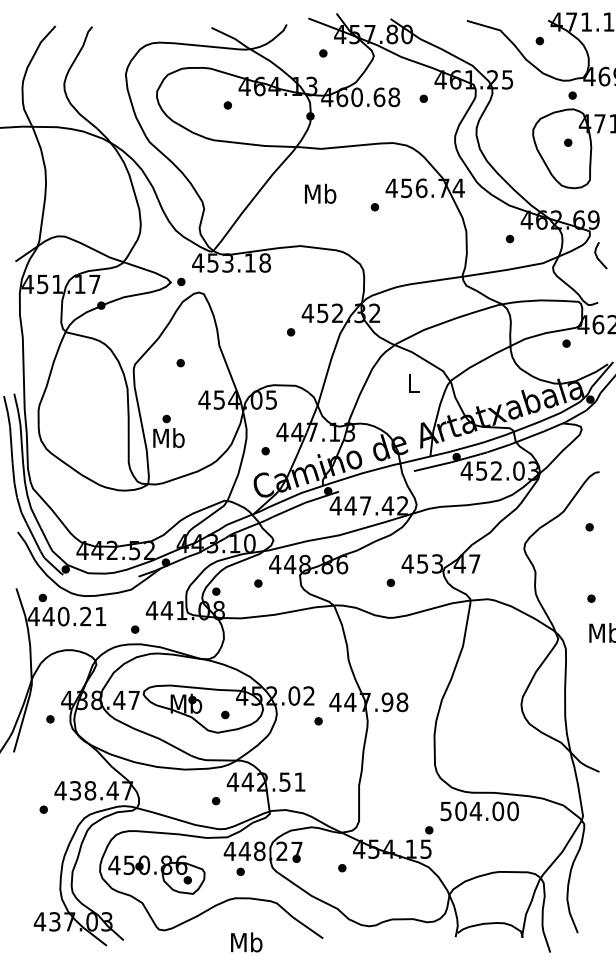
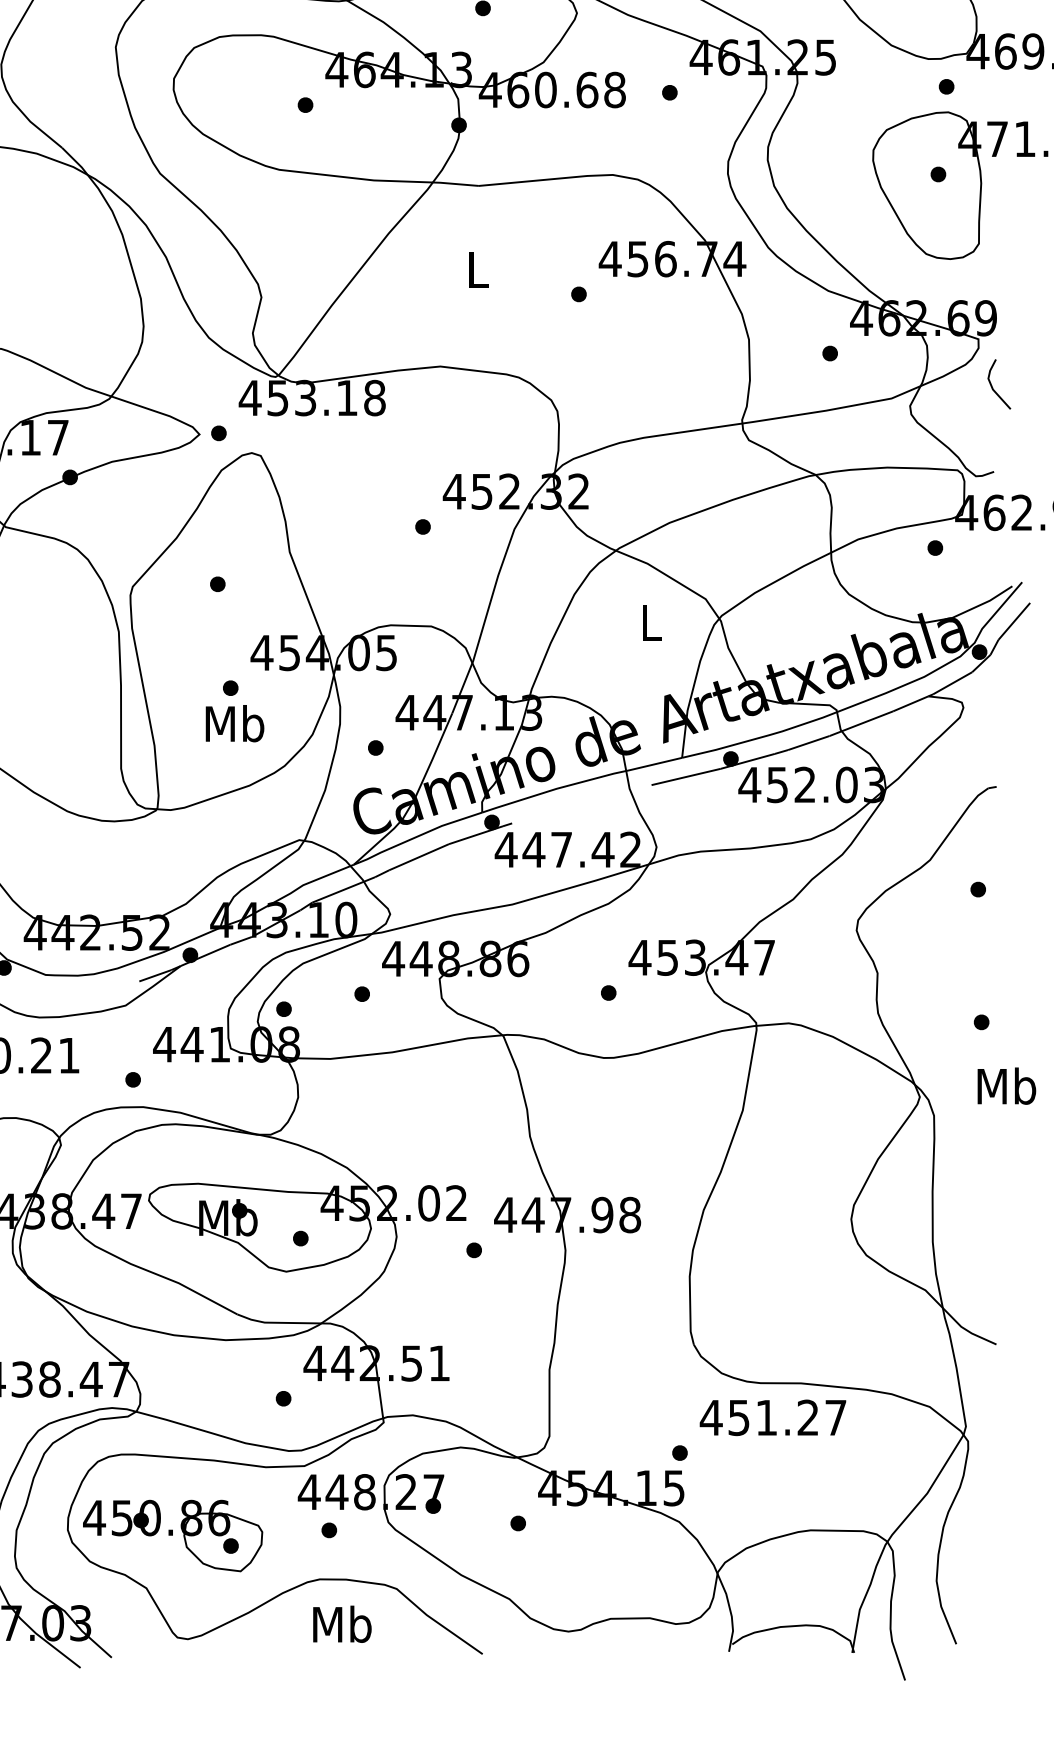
text: (320, 193) -> (477, 268), Mb -> L
text: (168, 431) -> (234, 711), moved
text: (479, 811) -> (773, 1418), 504.00 -> 451.27
text: (246, 942) -> (341, 1624), moved

